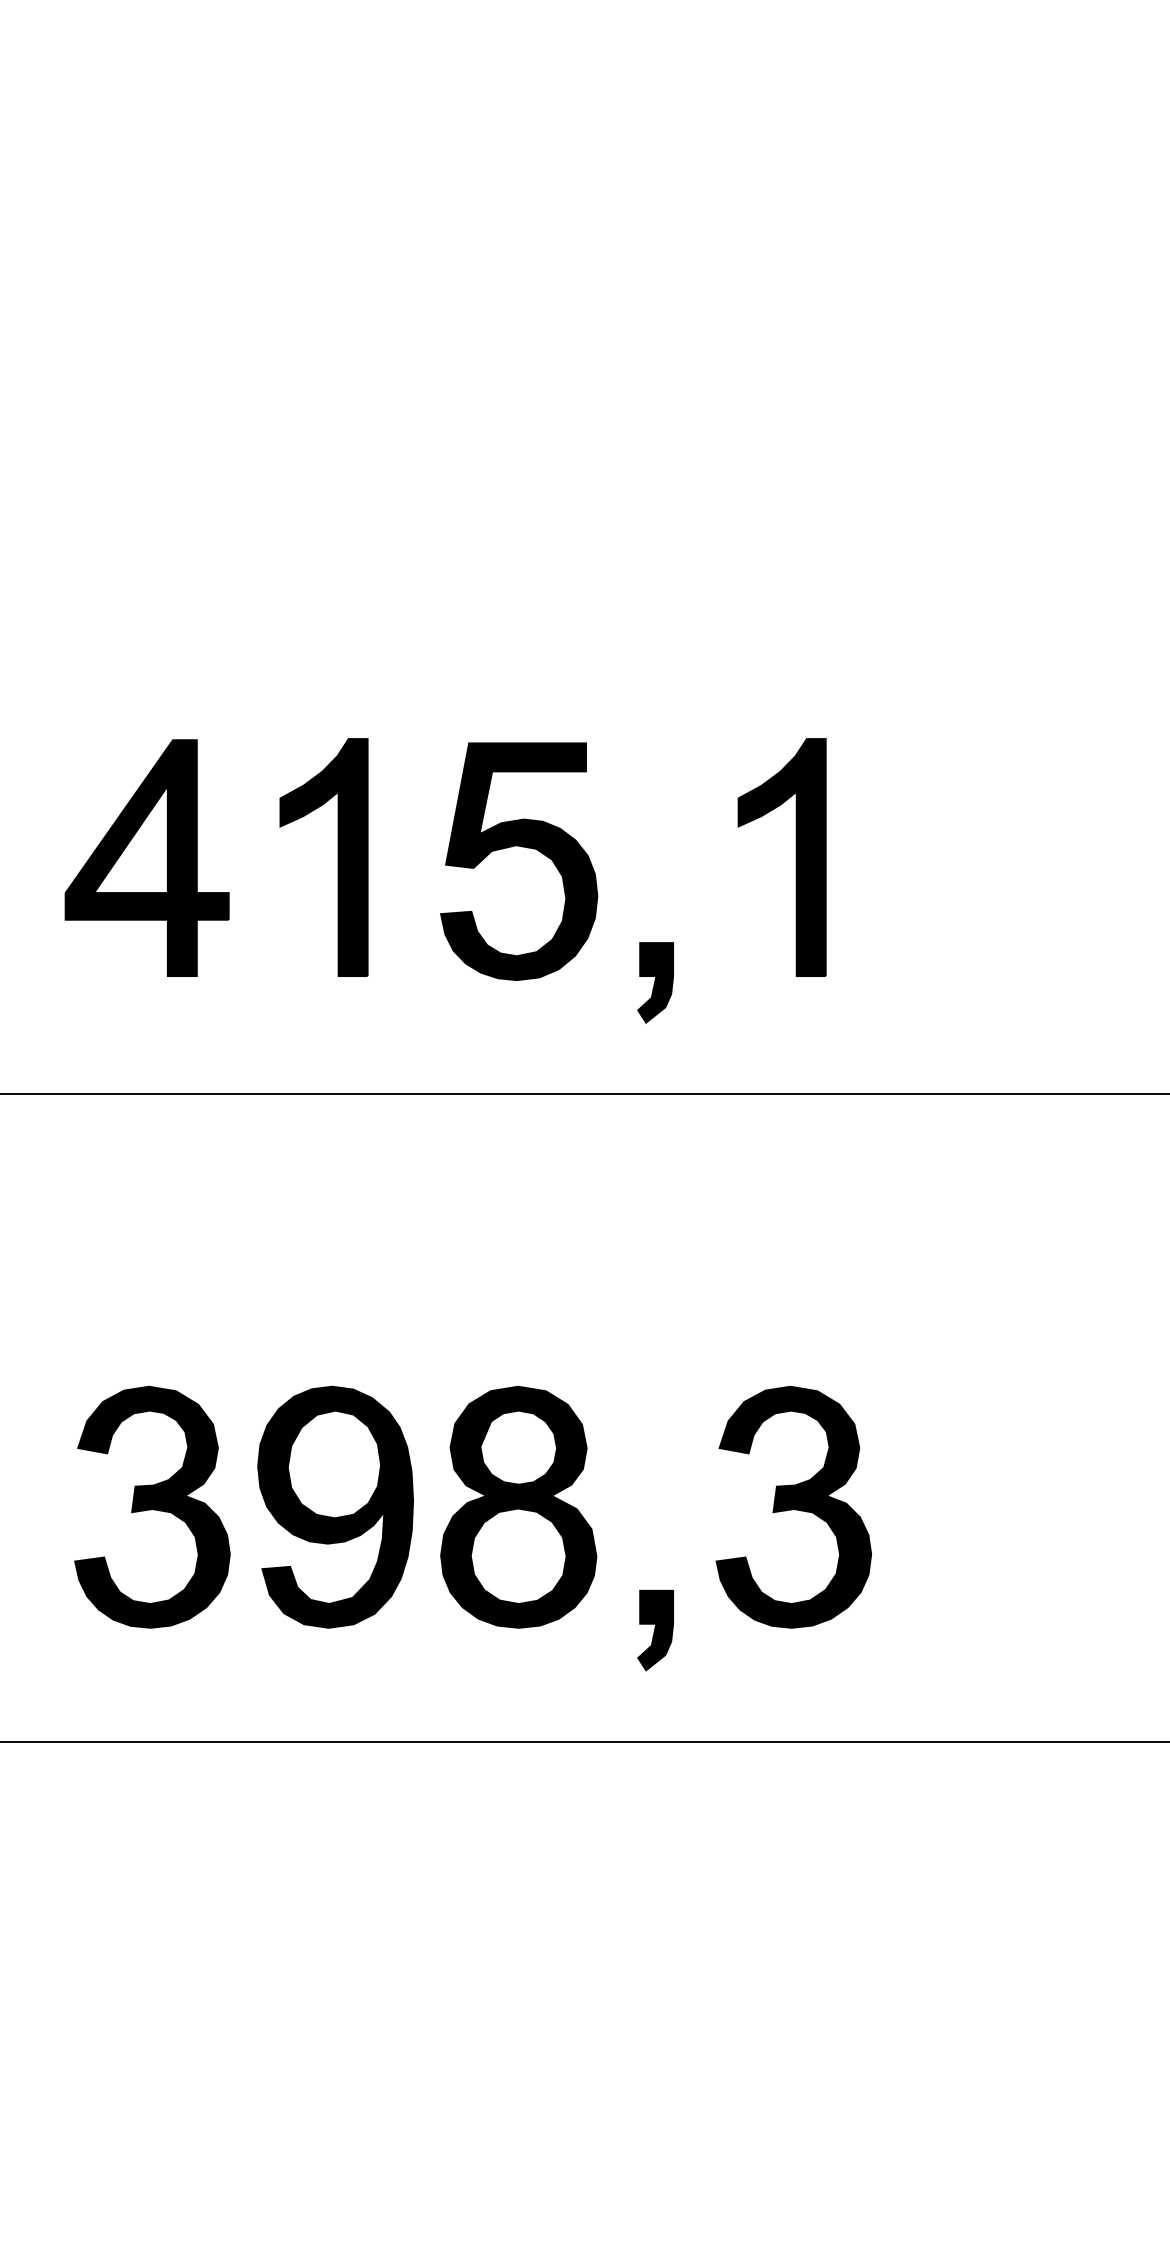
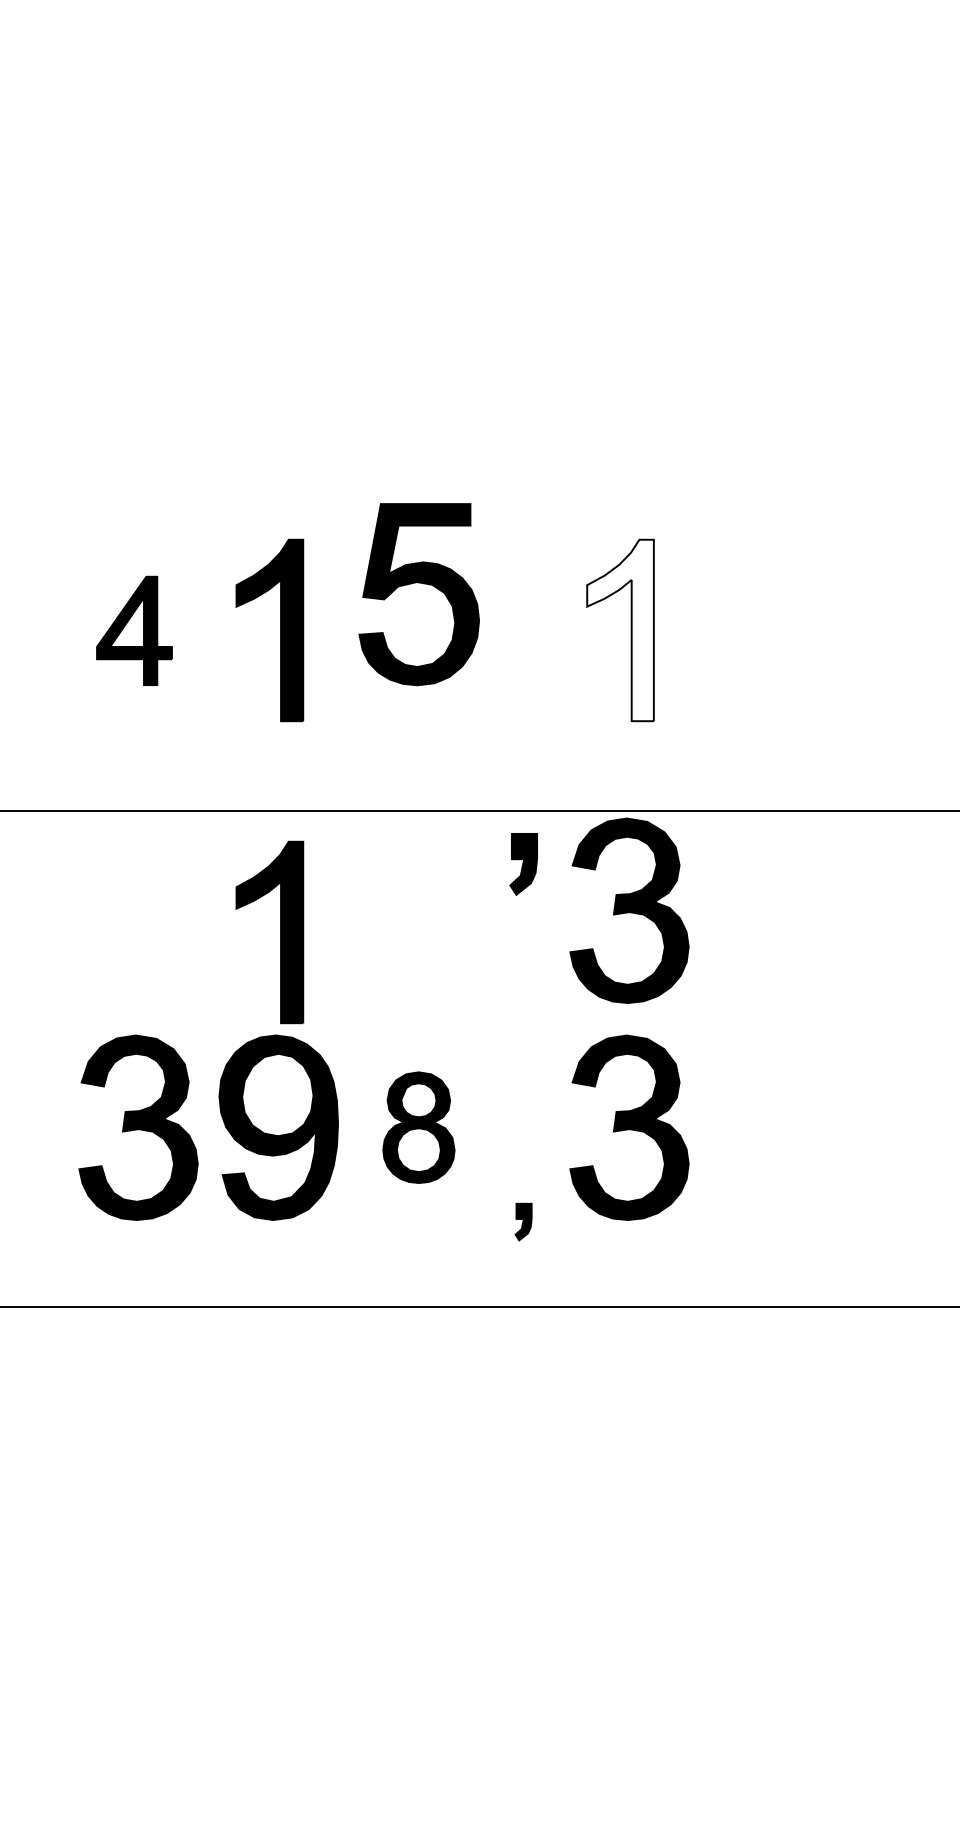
part: (518, 847) -> (418, 583), moved
part: (147, 857) -> (134, 630), size x0.6
fill: (782, 857) -> (620, 630), removed
part: (655, 983) -> (523, 864), moved
part: (793, 1223) -> (629, 910), added
part: (337, 1252) -> (280, 932), added
part: (518, 1506) -> (418, 1127), size x0.6
part: (655, 1629) -> (523, 1221), size x0.6

